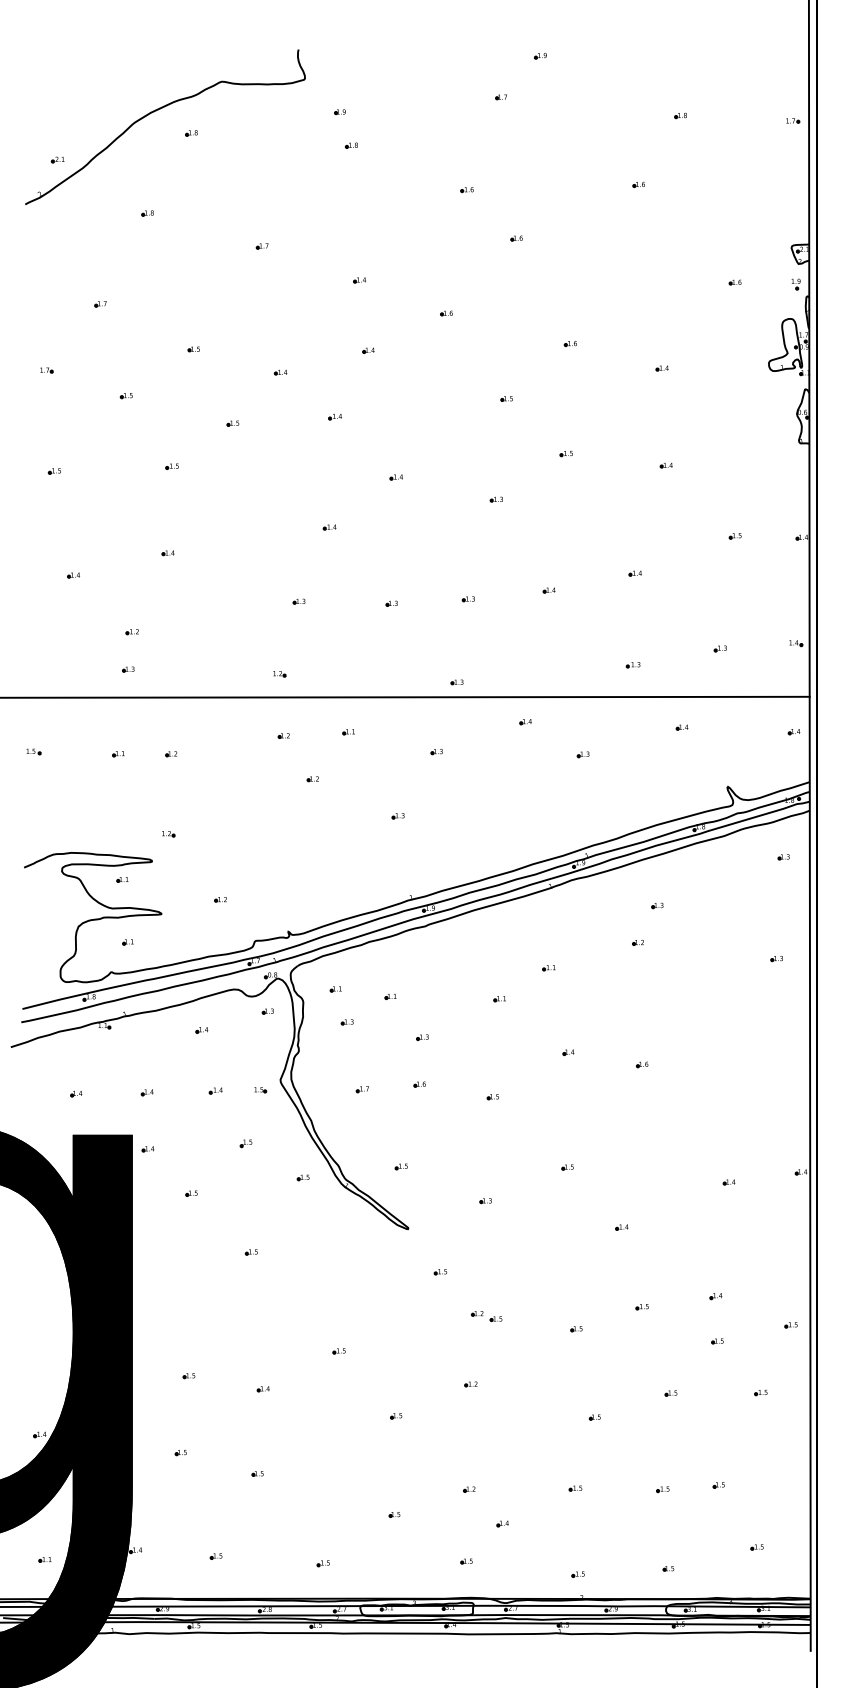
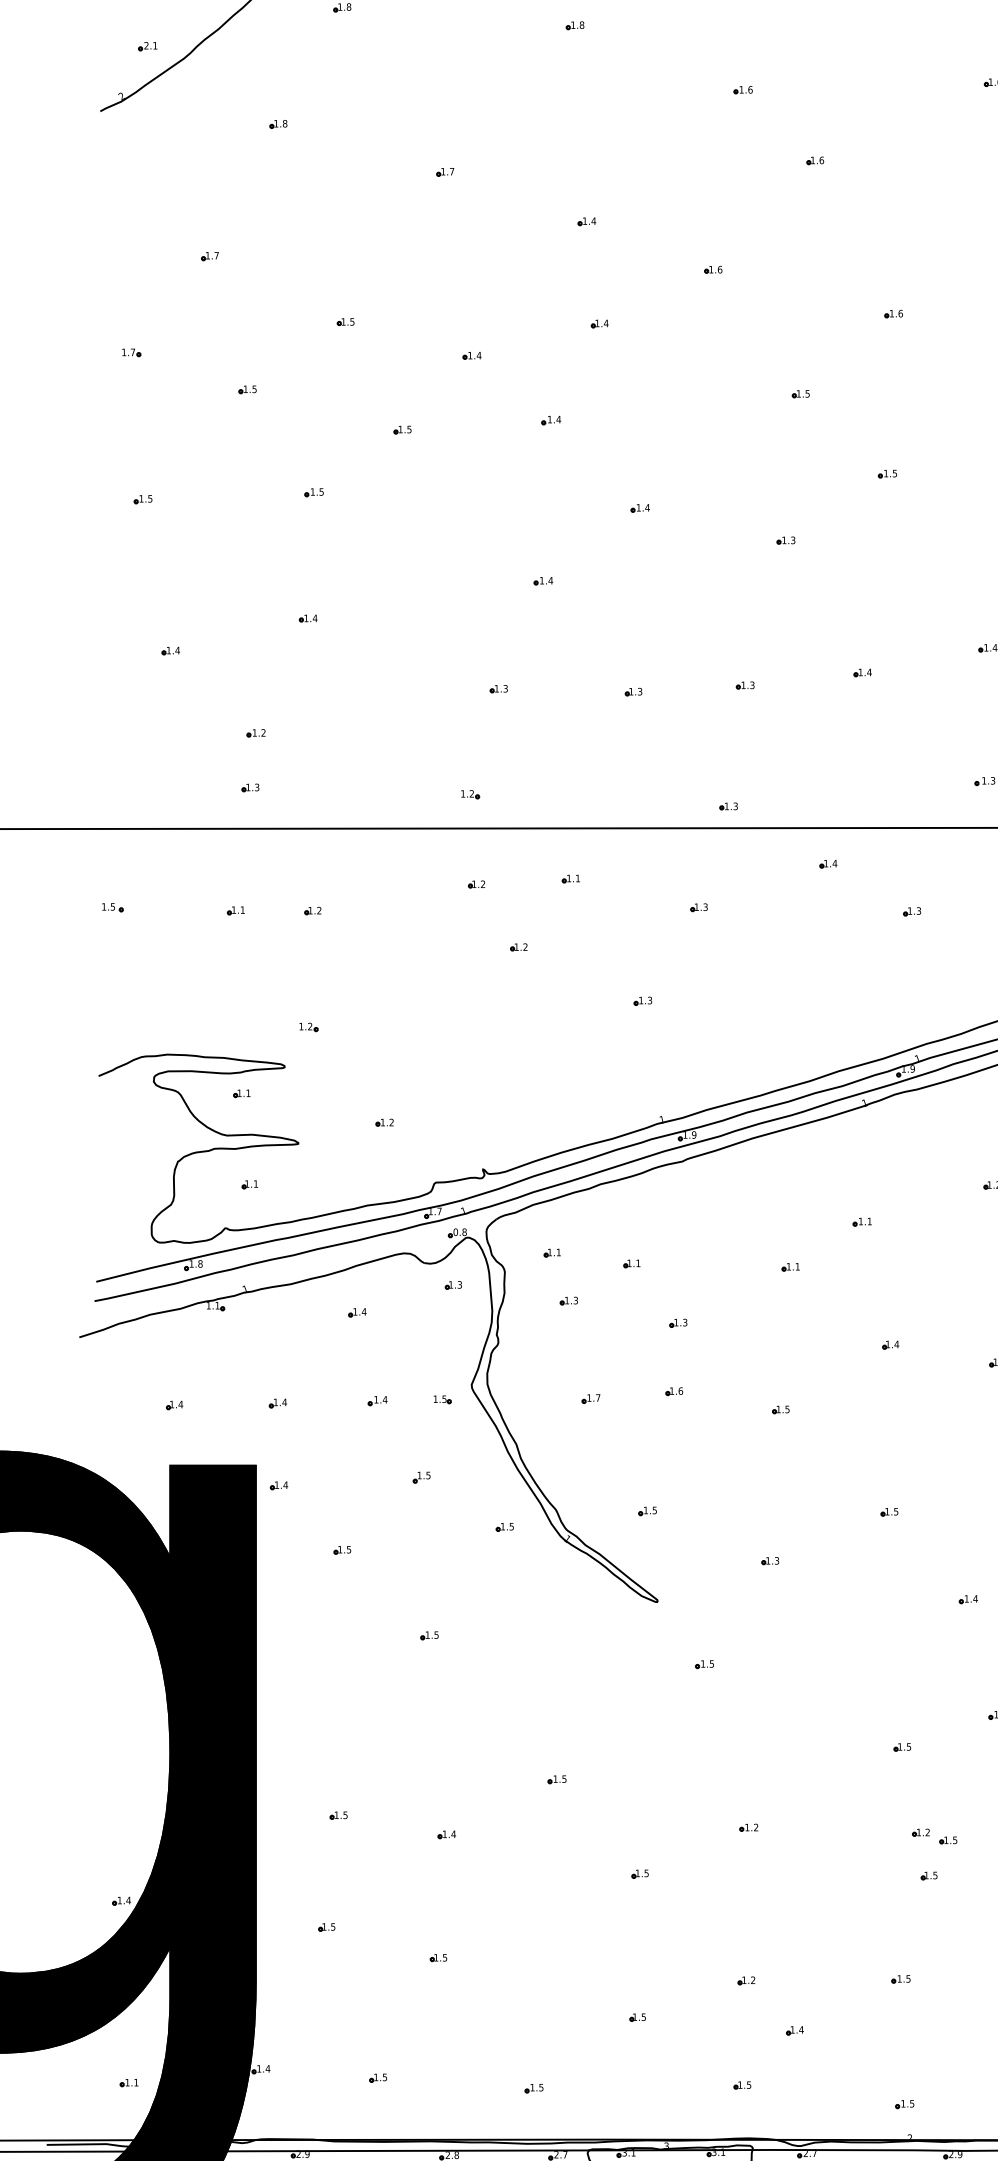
part: (486, 1316) -> (934, 1836), moved

